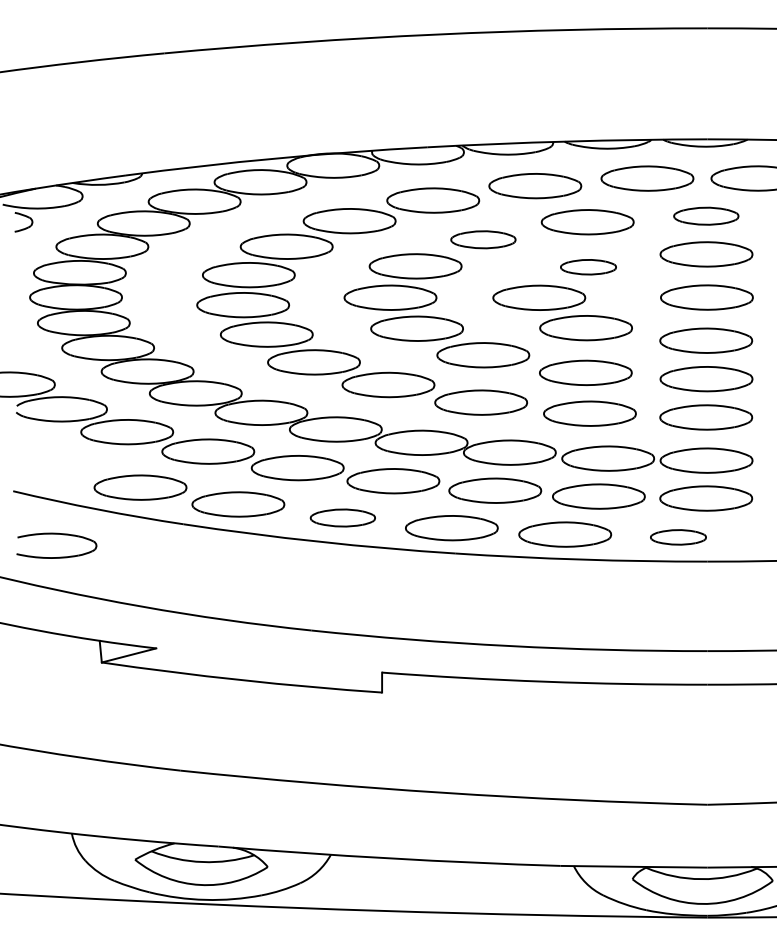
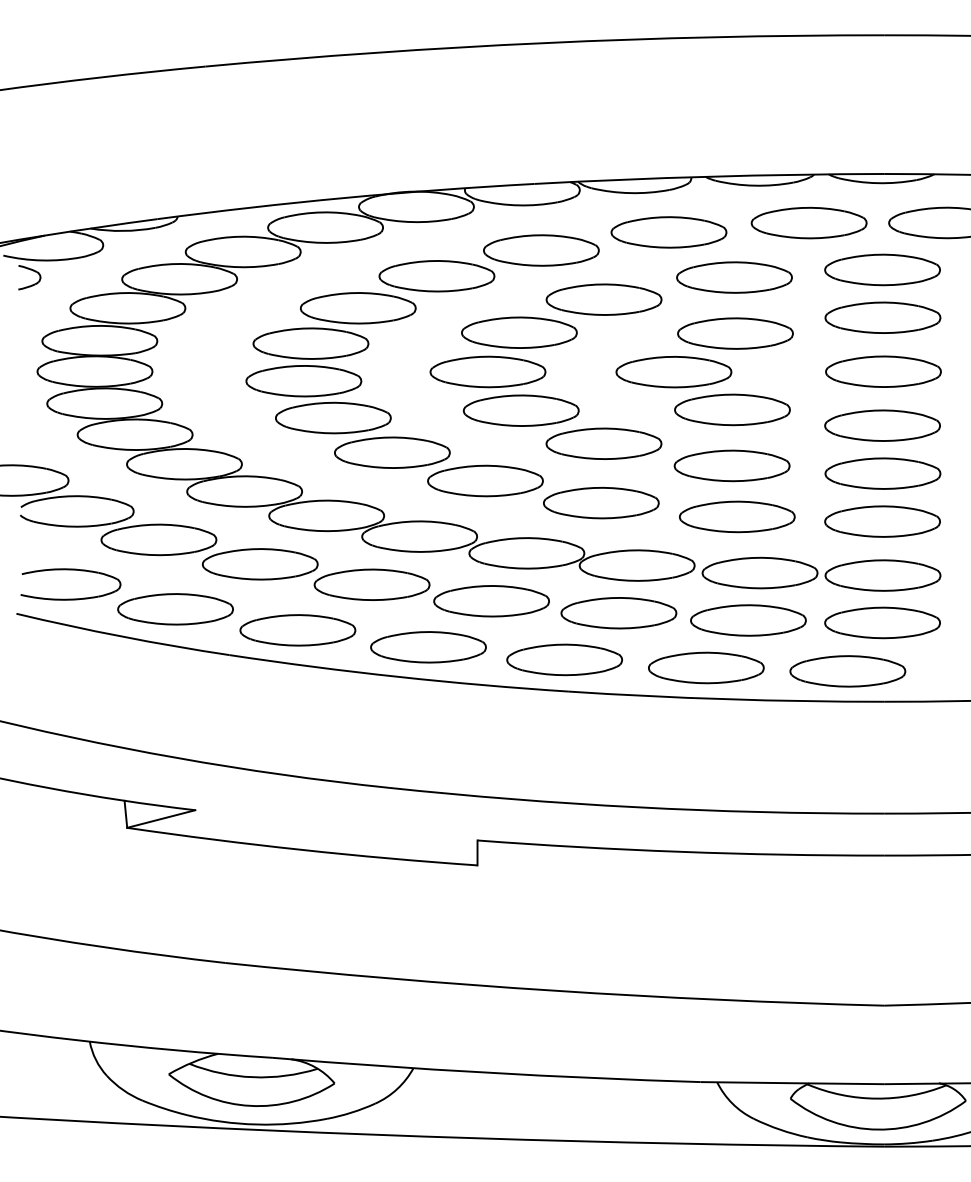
part: (706, 216) -> (882, 270), size x1.43
part: (483, 239) -> (604, 299), size x1.43
part: (588, 267) -> (735, 334), size x1.67
part: (342, 517) -> (428, 646), size x1.43
part: (56, 534) -> (70, 570), moved
part: (678, 537) -> (847, 671), size x1.67

